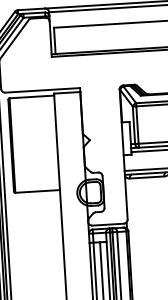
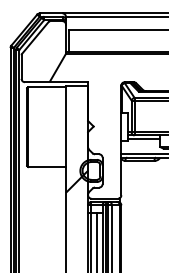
hatch: (42, 72) -> (57, 67), added
hatch: (73, 206) -> (76, 181), added

